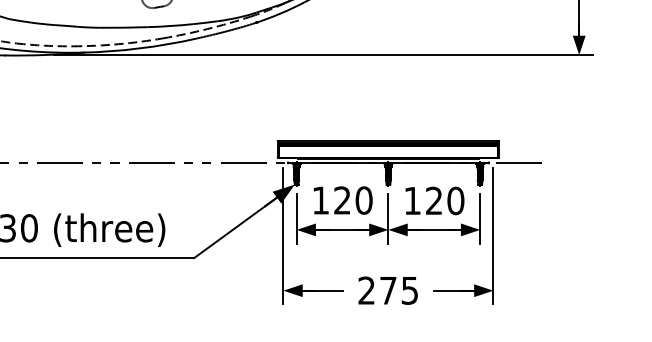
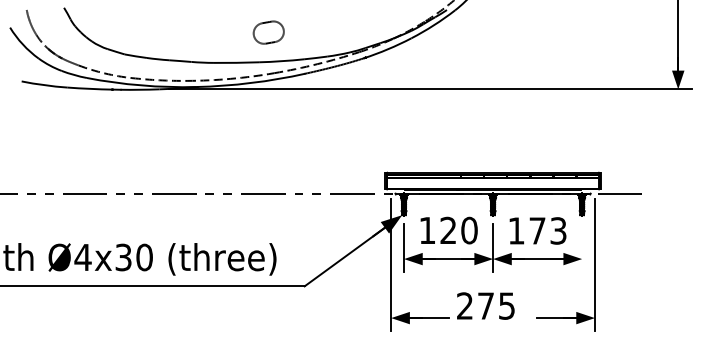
text: (444, 200) -> (547, 230), 120 -> 173
line: (480, 219) -> (582, 248), removed
text: (387, 290) -> (485, 305), moved

